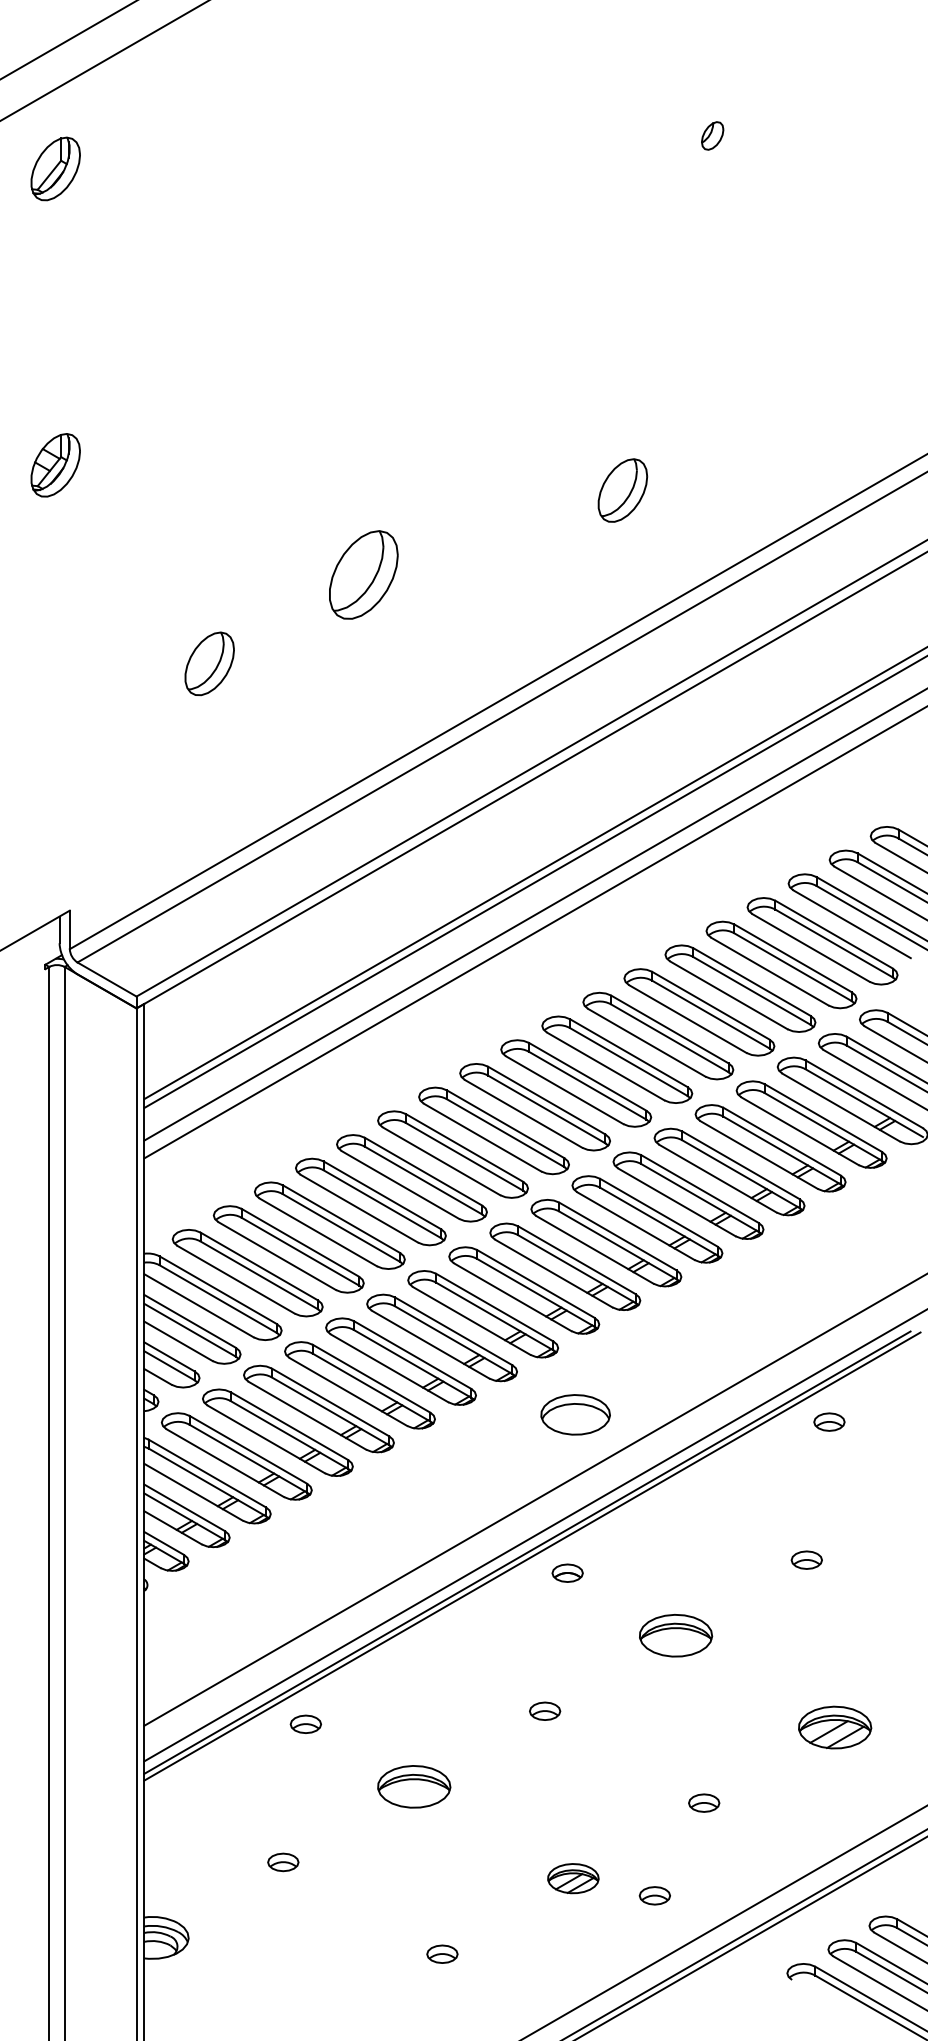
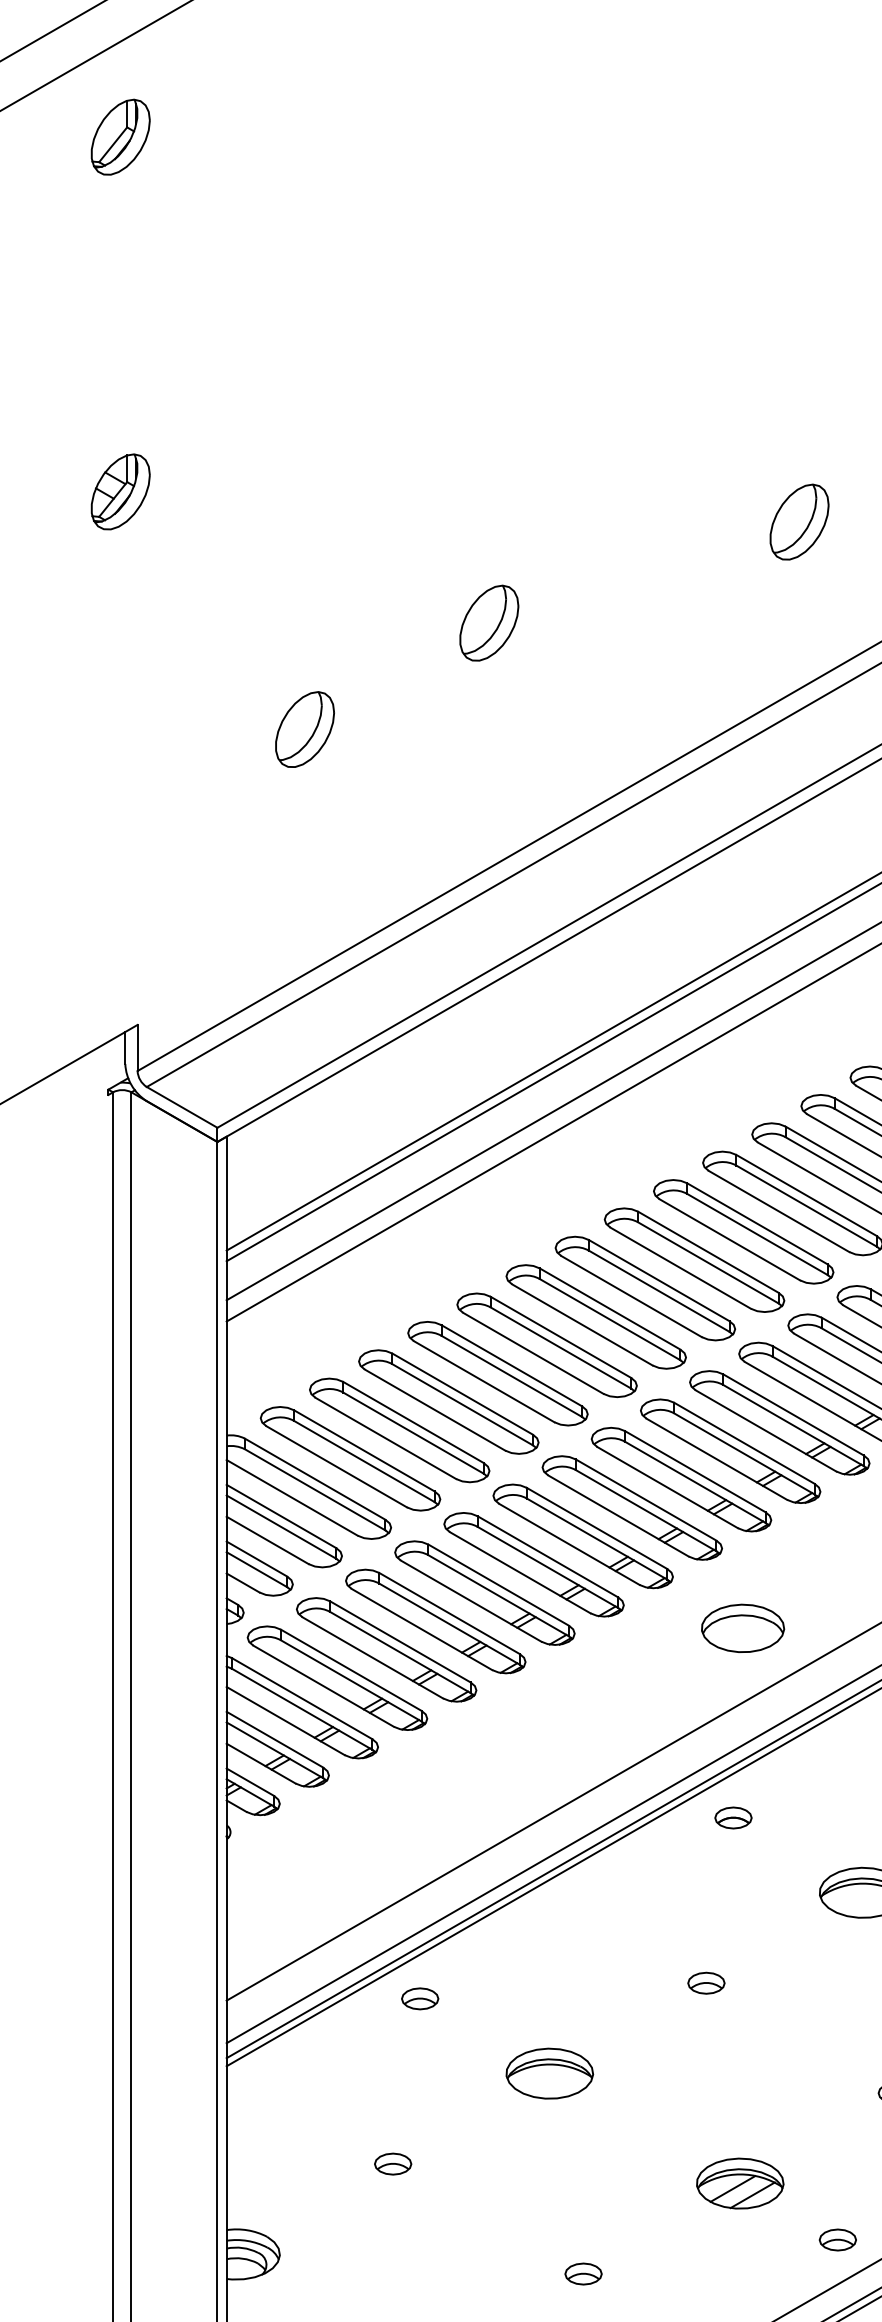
part: (363, 574) -> (489, 622), size x0.71
part: (573, 1878) -> (740, 2183), size x1.43
part: (654, 1895) -> (837, 2239), moved

